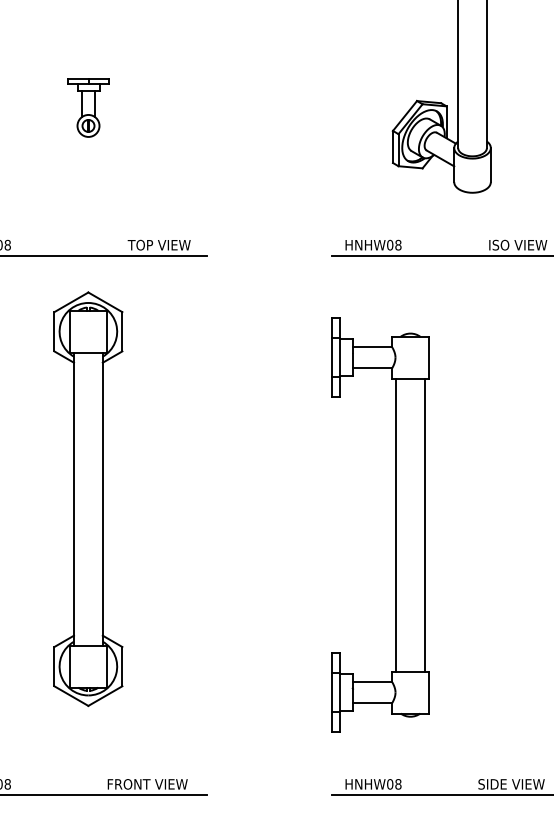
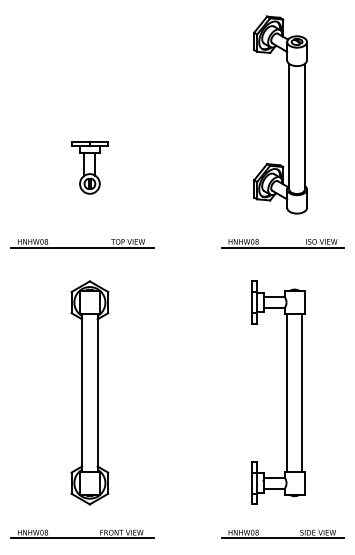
part: (87, 107) -> (89, 167), size x1.67
part: (87, 498) -> (89, 392), moved
part: (395, 524) -> (286, 392), moved

